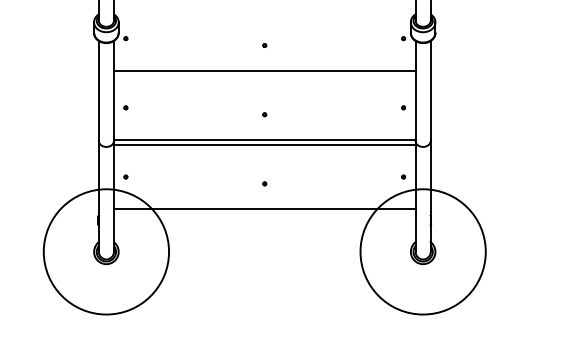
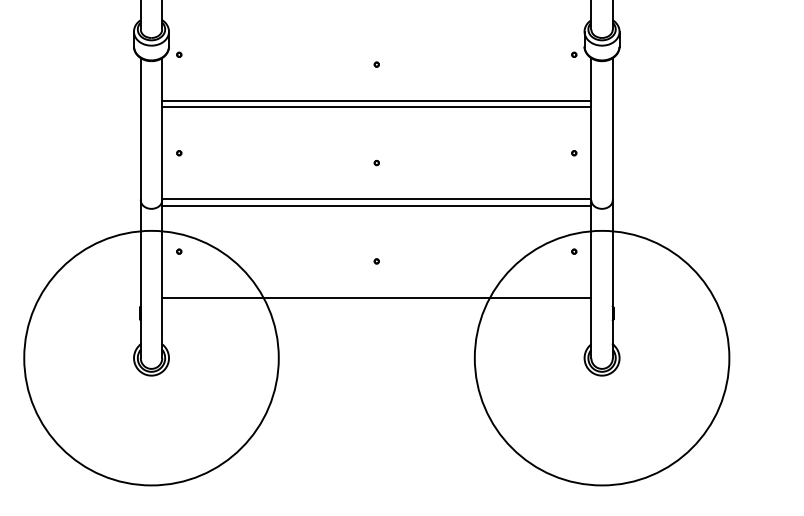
line: (264, 75) -> (376, 107), added
circle: (105, 251) -> (150, 357), size x1.43
circle: (422, 251) -> (601, 357), size x1.43

